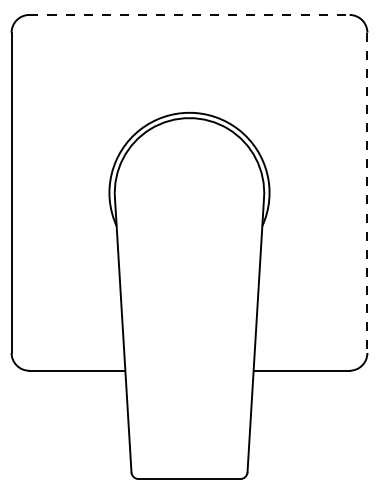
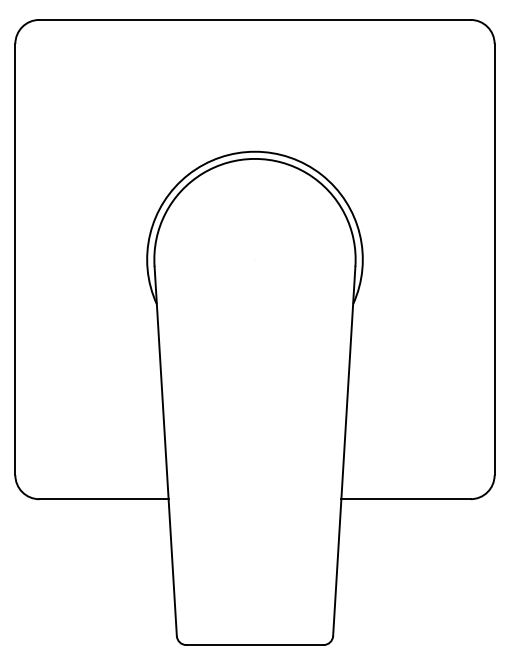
line: (189, 14) -> (255, 19), dashed -> solid
line: (367, 192) -> (494, 259), dashed -> solid

